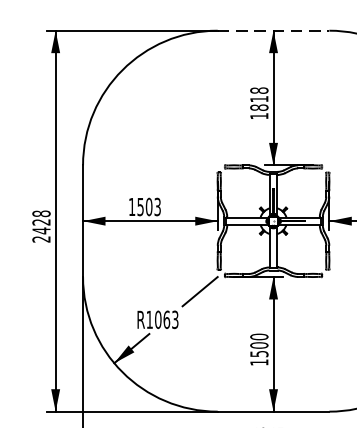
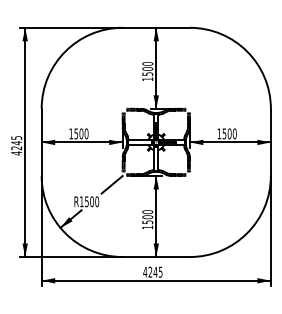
line: (273, 30) -> (156, 27), dashed -> solid
text: (258, 98) -> (147, 68), 1818 -> 1500
text: (157, 206) -> (86, 133), 1503 -> 1500
text: (41, 226) -> (16, 145), 2428 -> 4245
text: (167, 319) -> (92, 201), R1063 -> R1500

